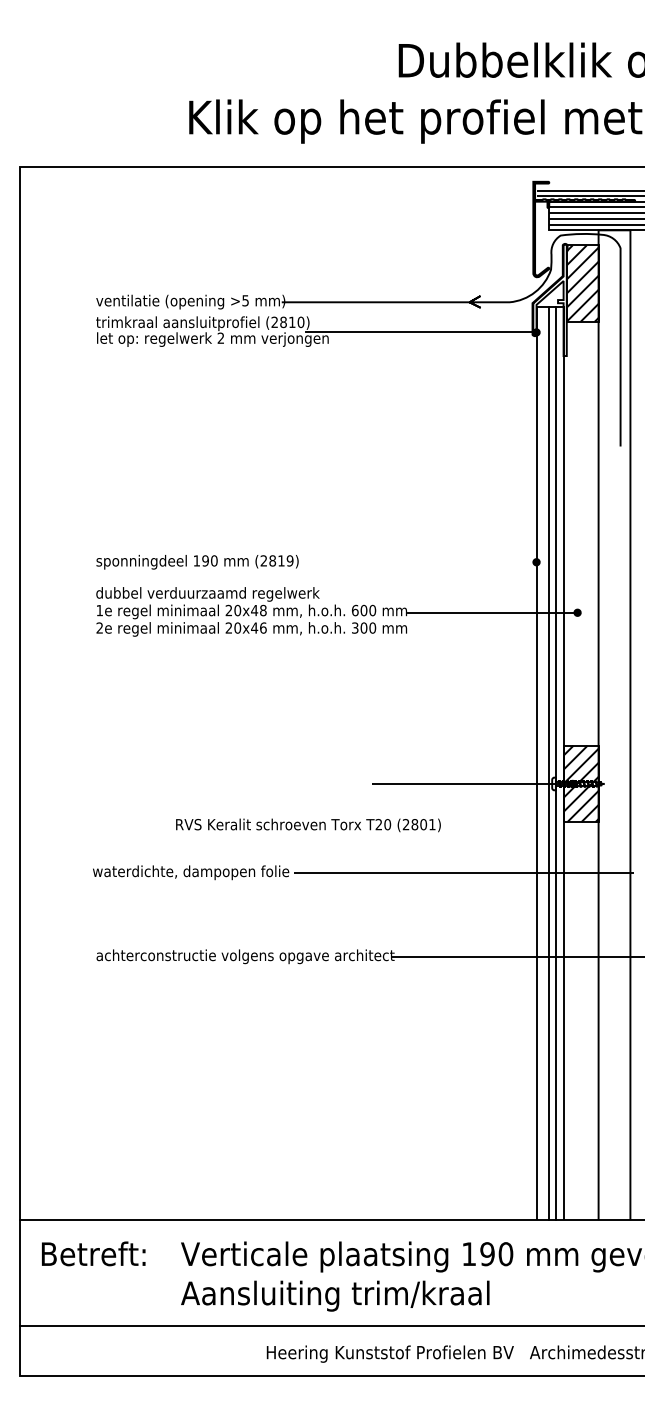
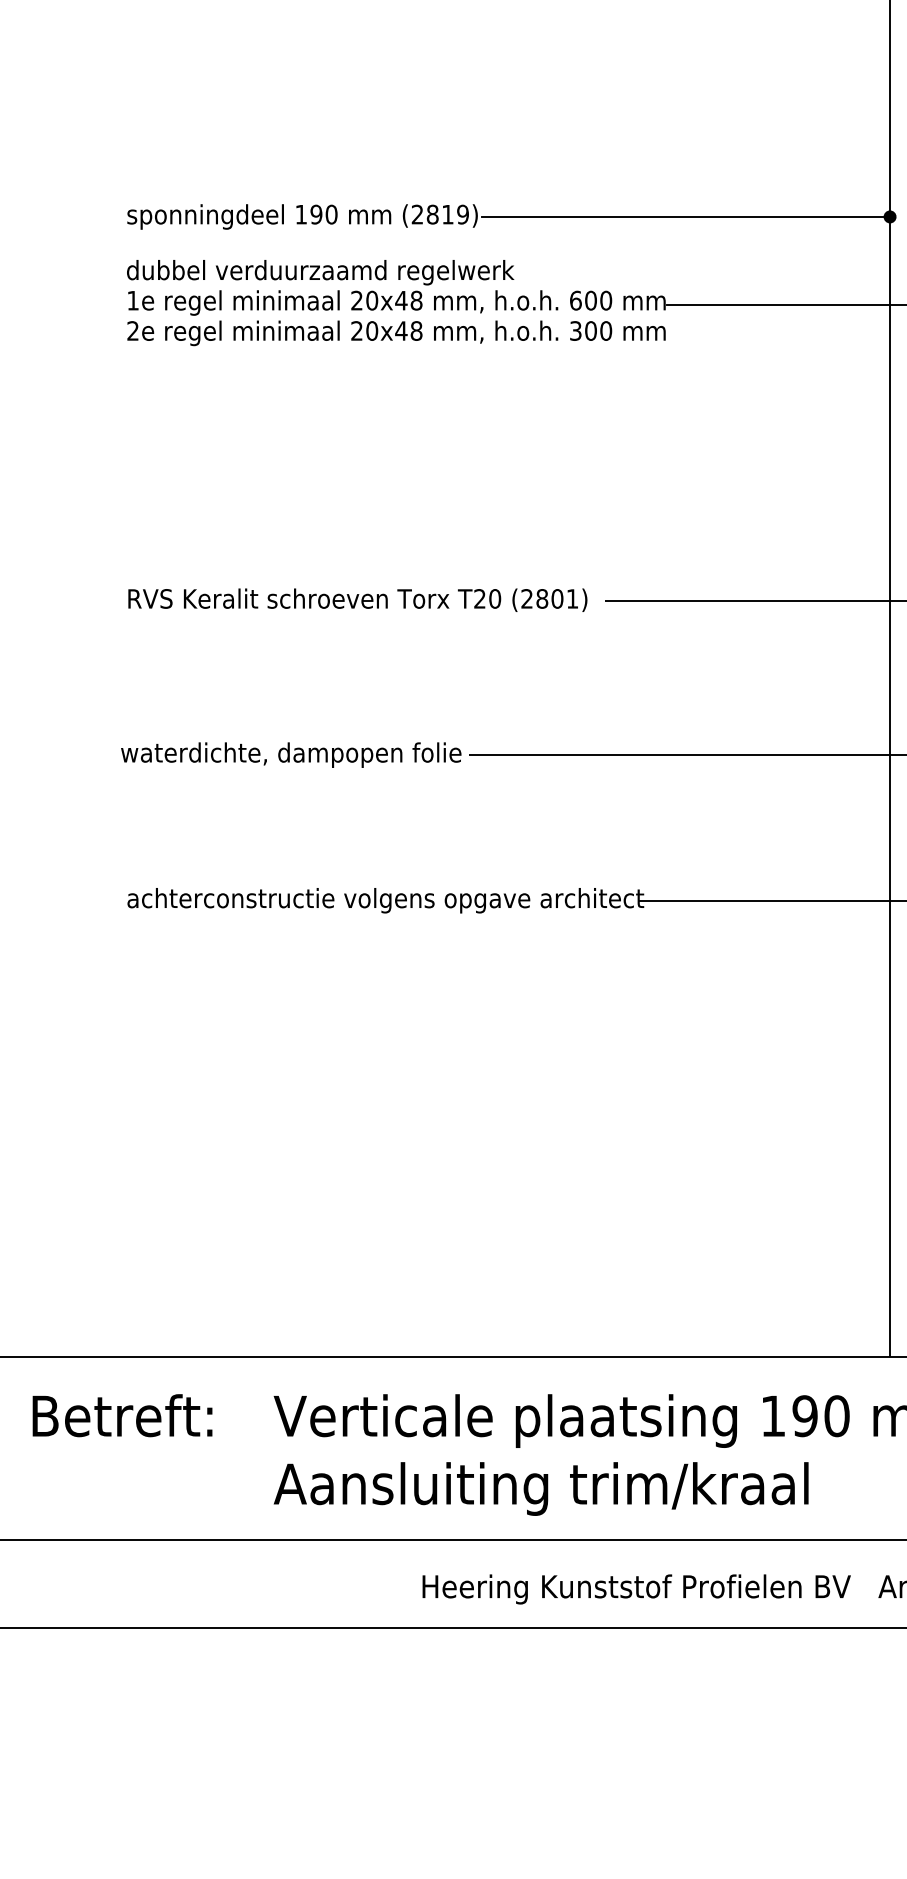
line: (418, 562) -> (685, 217), added
text: (263, 627) -> (416, 330), 20x46 -> 20x48
text: (308, 825) -> (357, 600), moved

